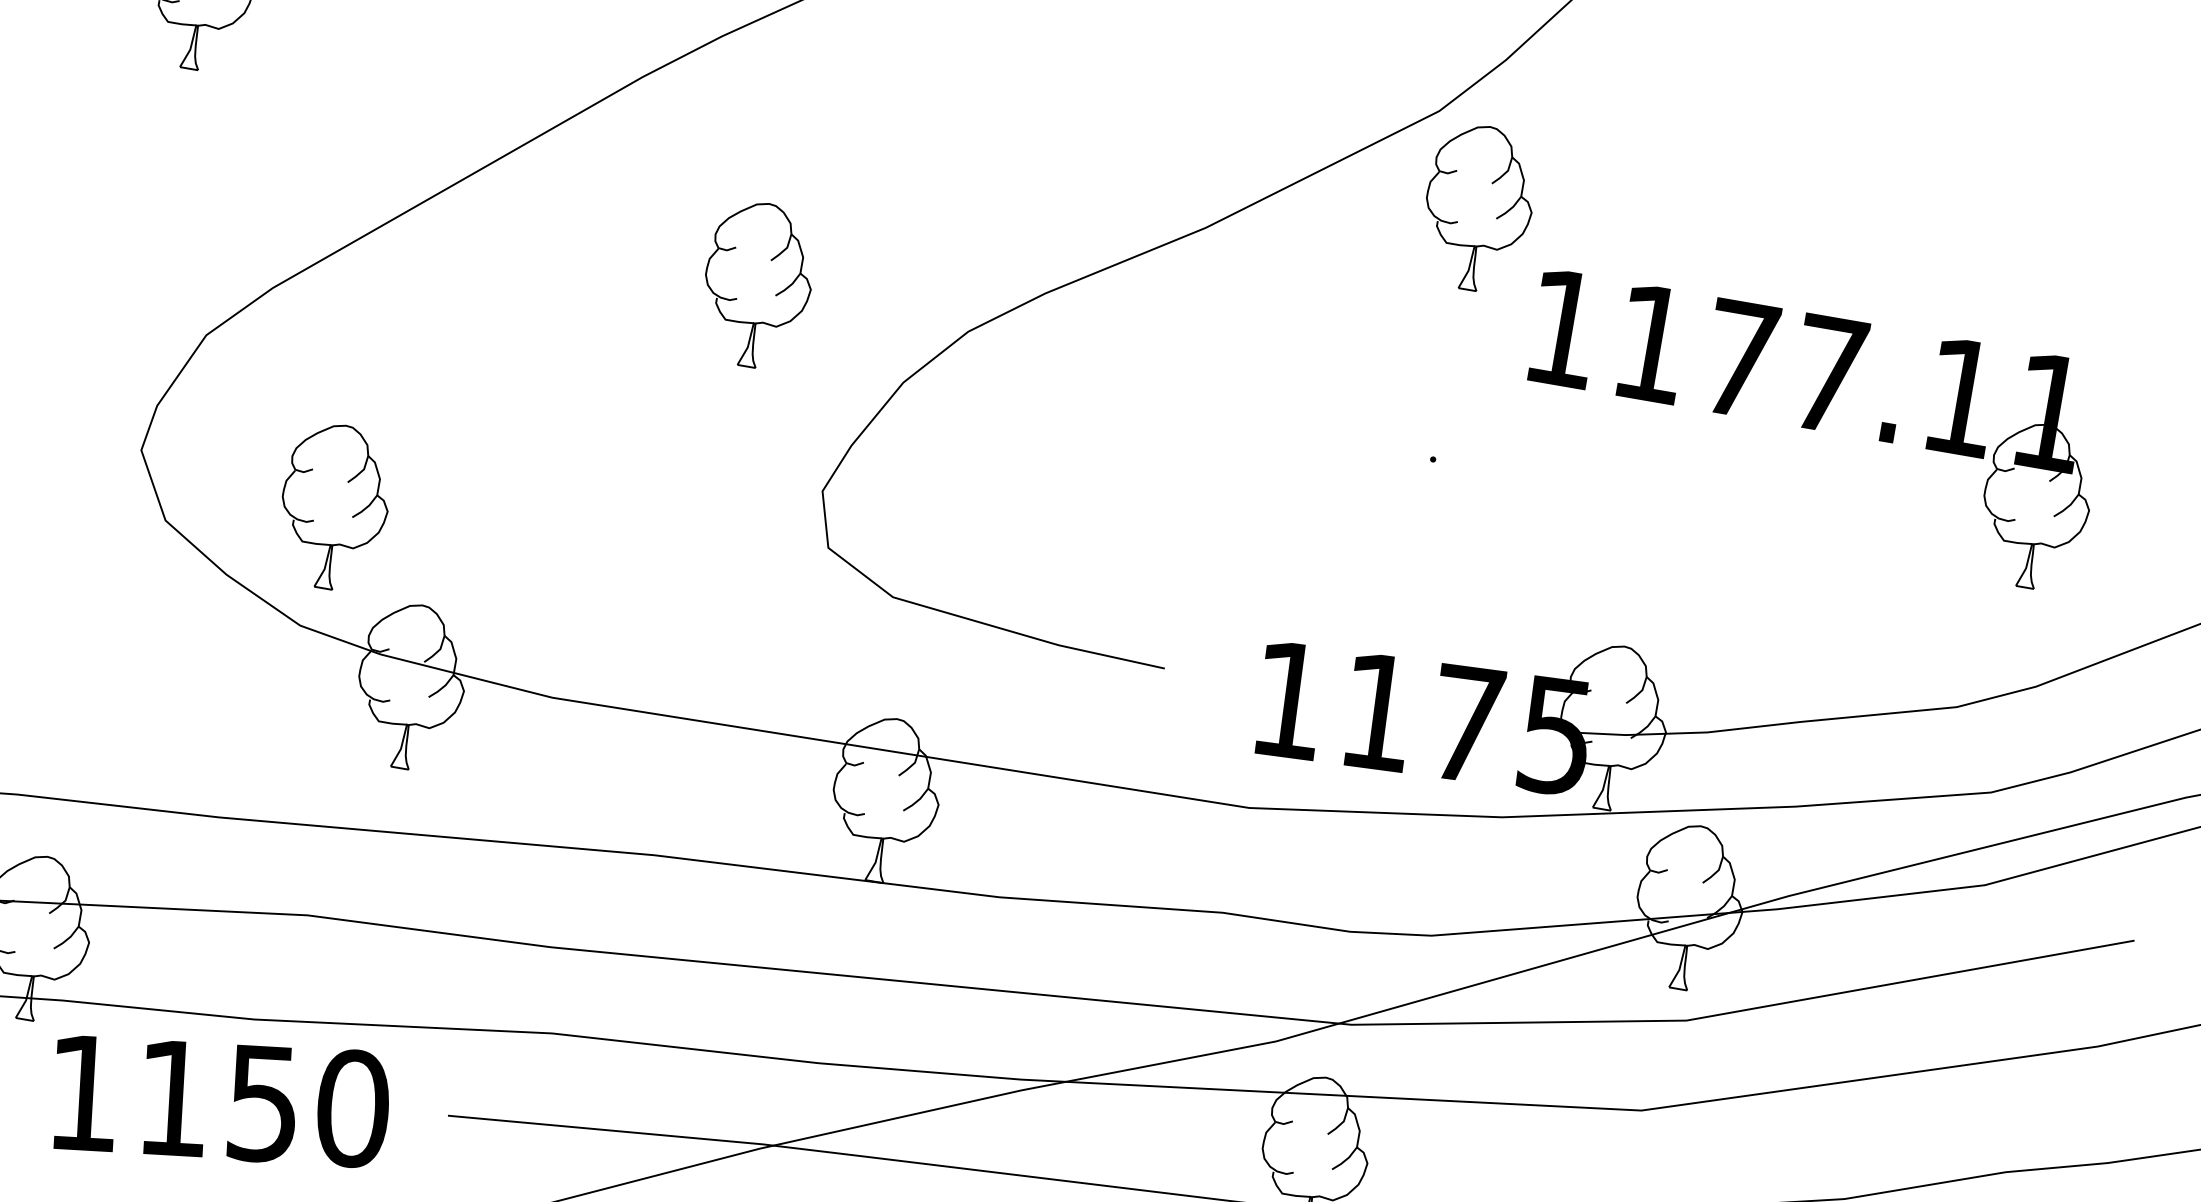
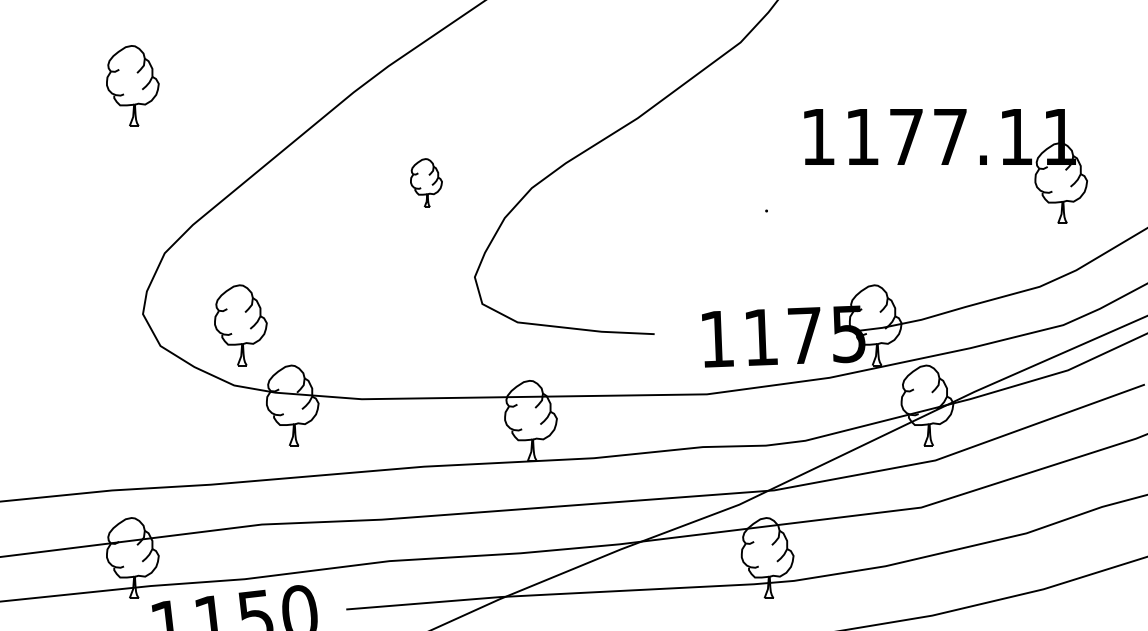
part: (1478, 207) -> (767, 85), removed
part: (758, 283) -> (426, 182), size x0.6

